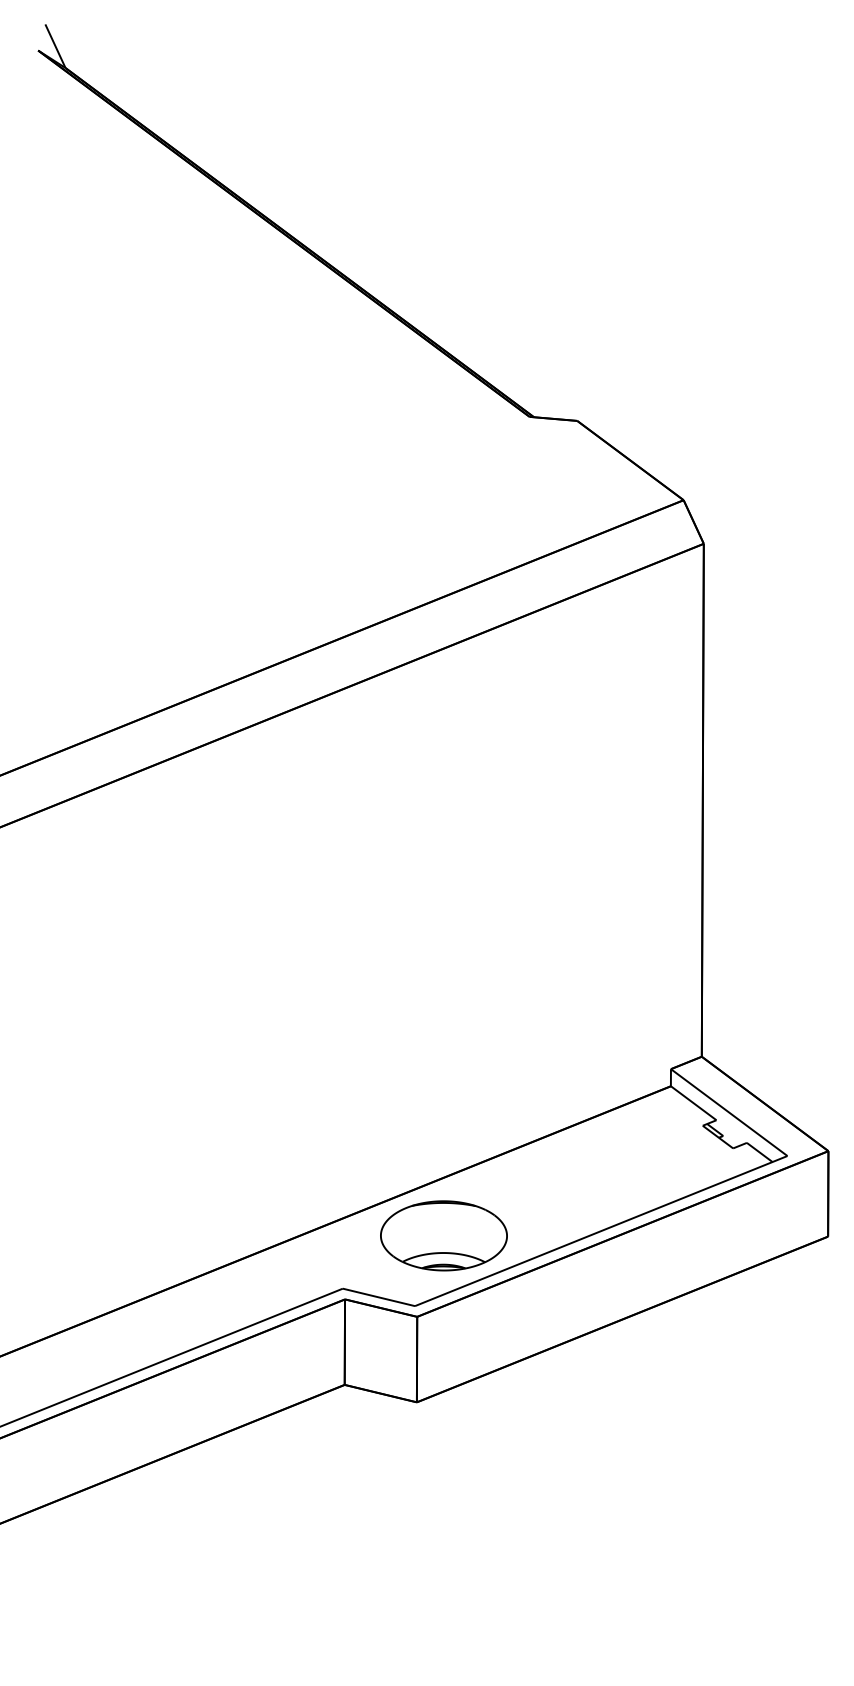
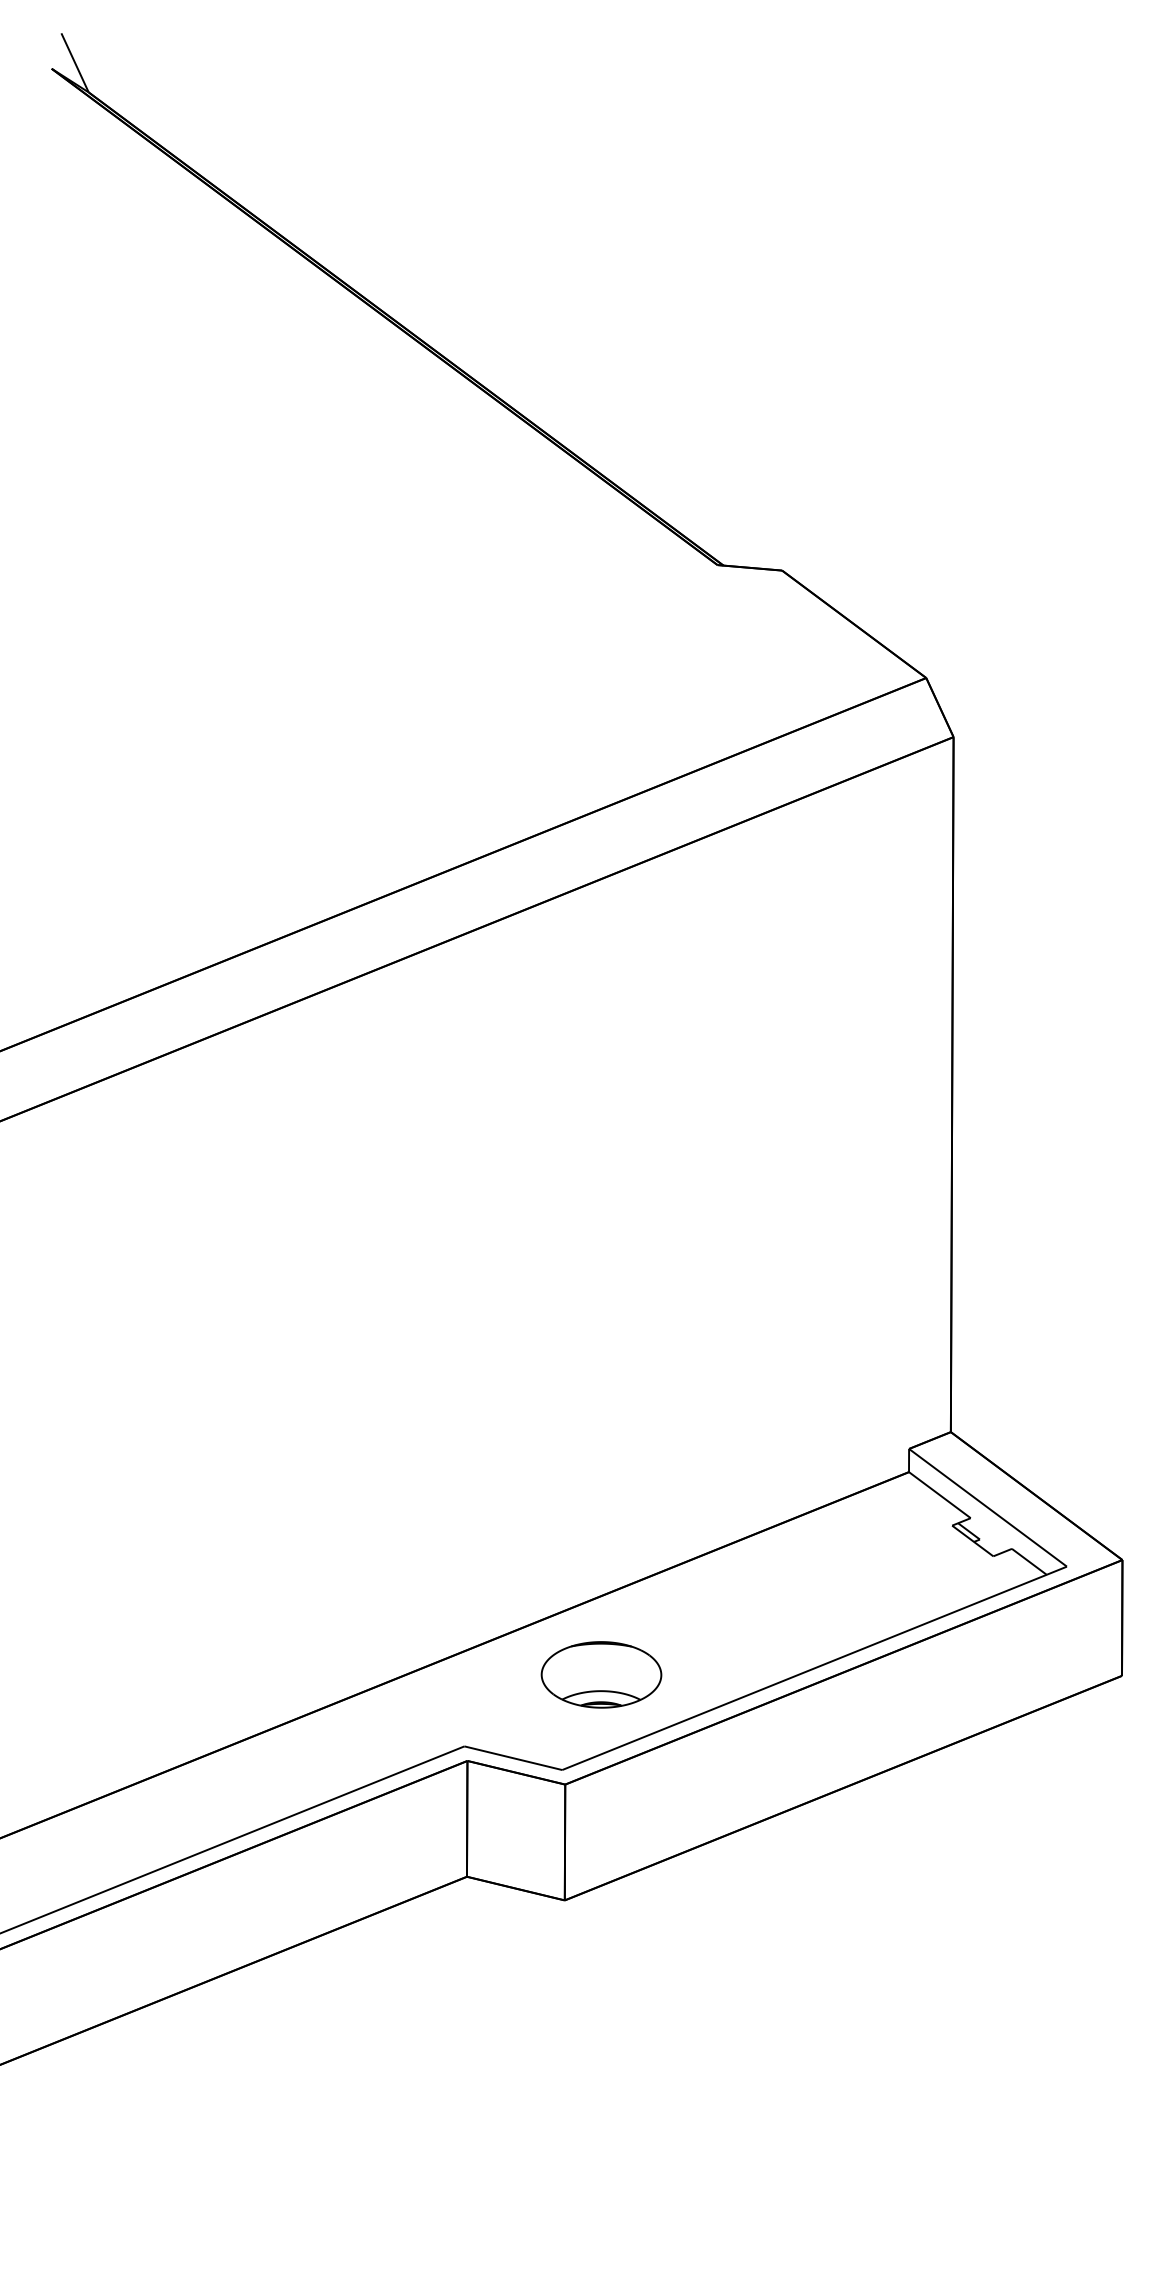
part: (443, 1235) -> (600, 1674), size x0.7

